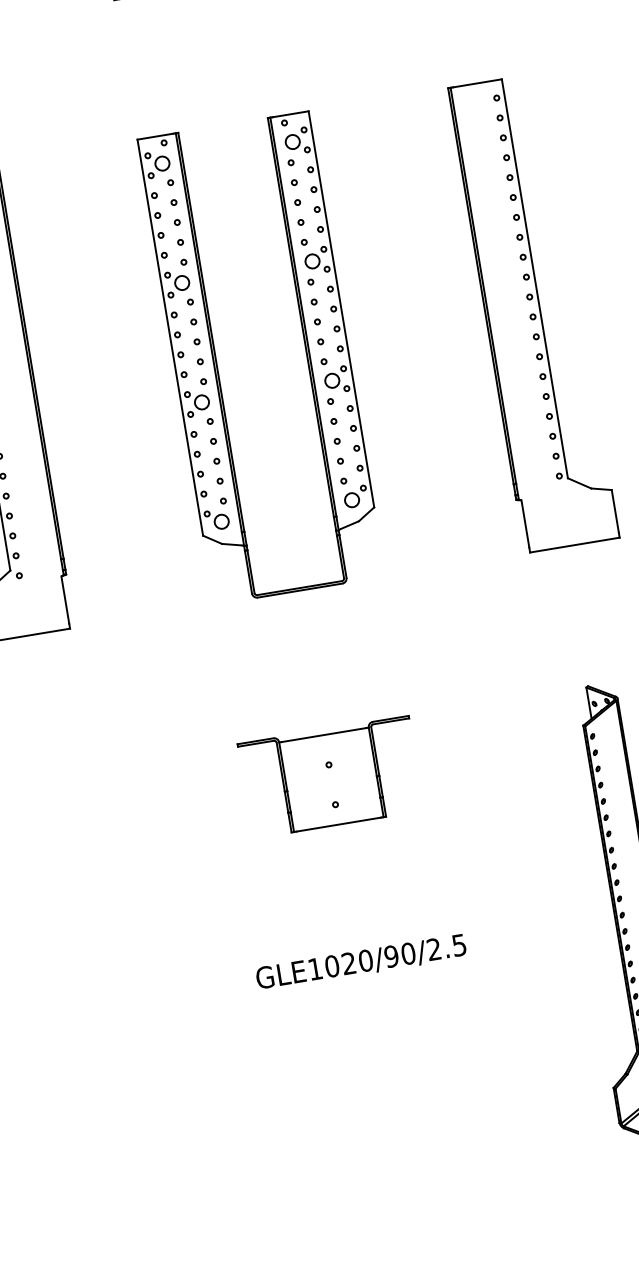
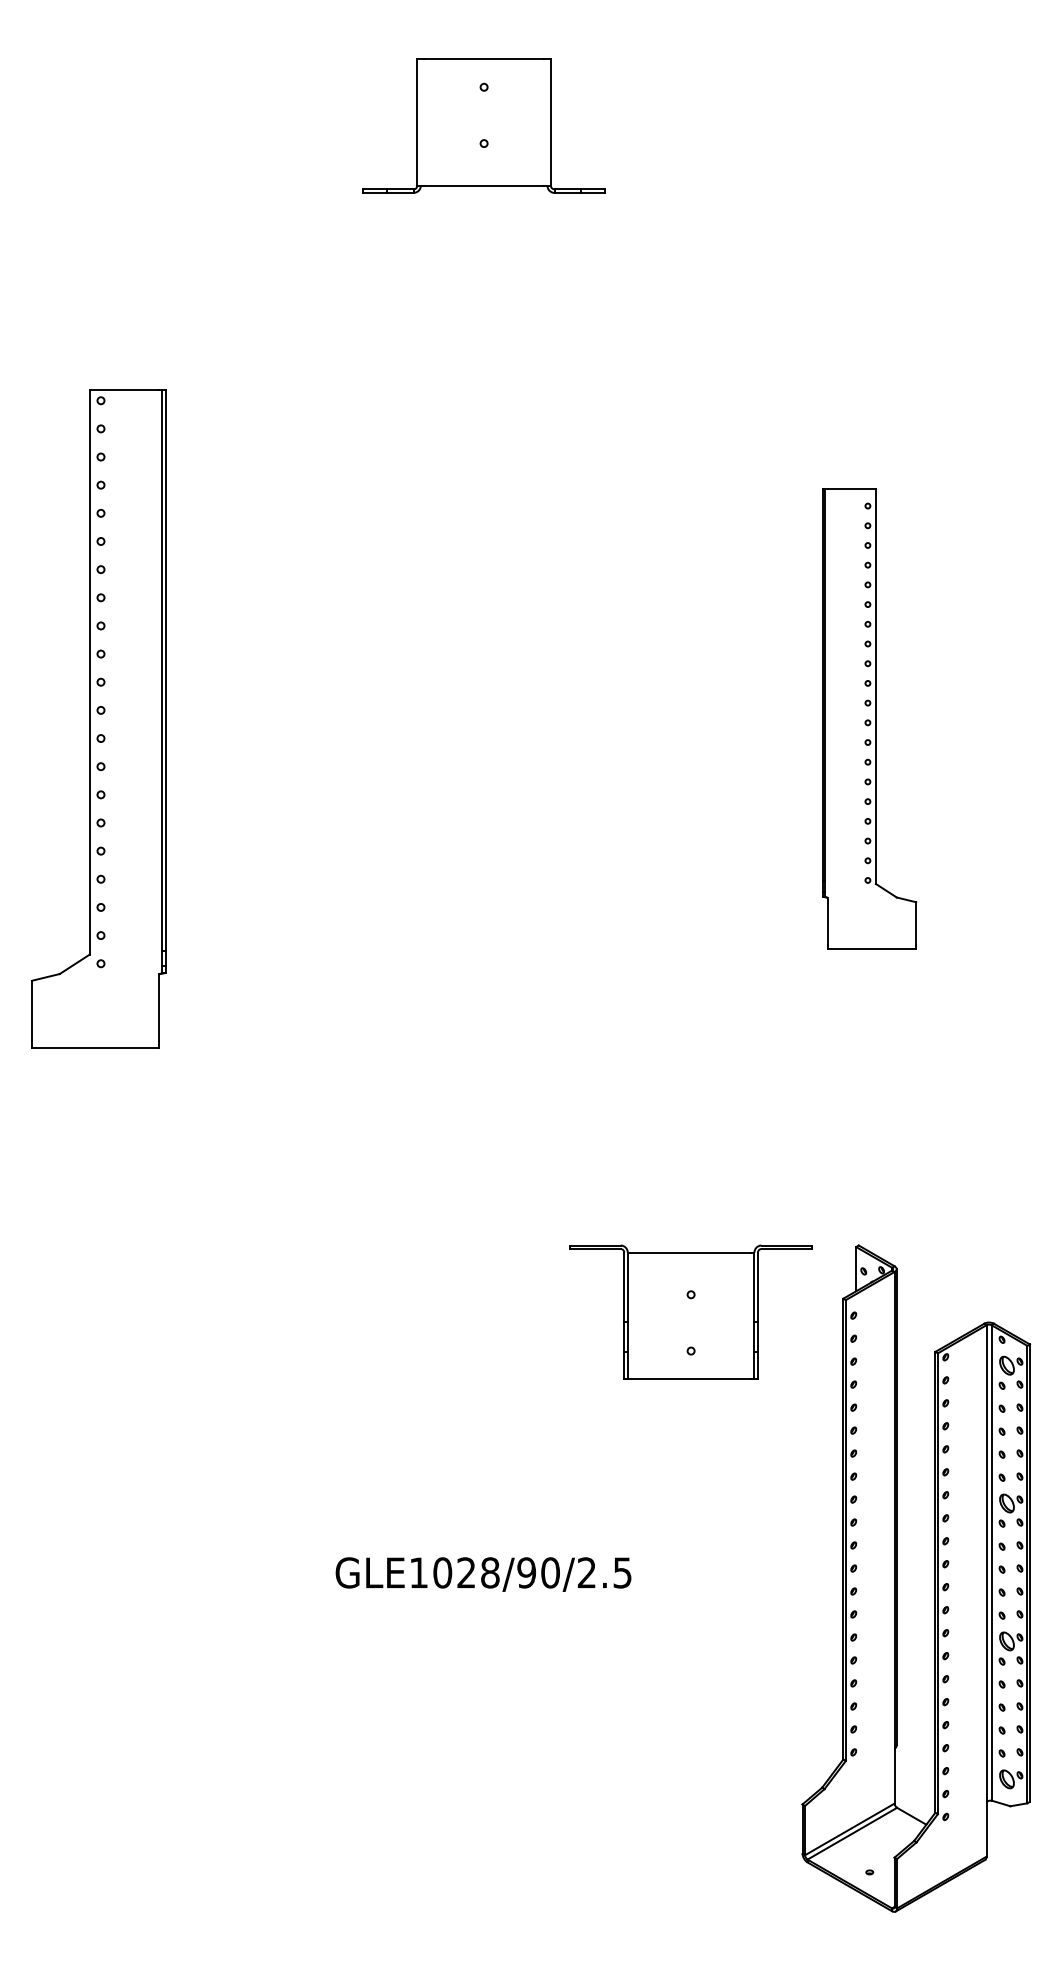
part: (533, 312) -> (869, 718), size x0.7
part: (305, 350) -> (546, 719), removed
part: (330, 776) -> (690, 1311), moved
text: (365, 960) -> (490, 1572), GLE1020/90/2.5 -> GLE1028/90/2.5

